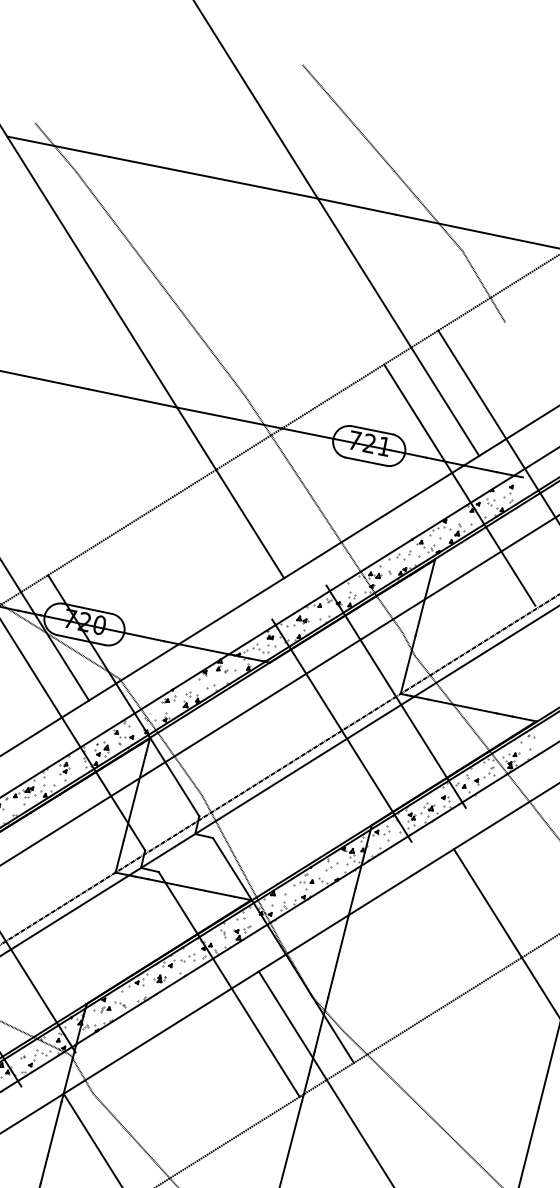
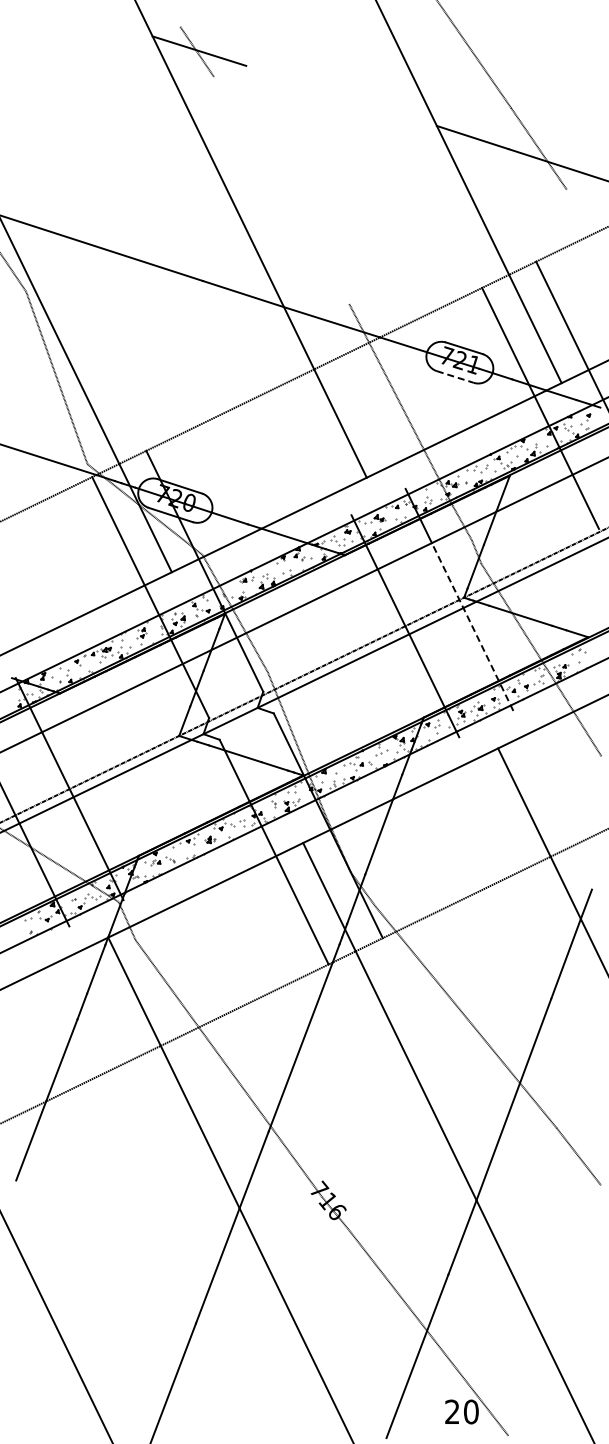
line: (213, 177) -> (341, 95), removed
line: (161, 284) -> (281, 190), removed
line: (484, 286) -> (583, 225), removed
line: (366, 462) -> (455, 377), solid -> dashed
line: (412, 723) -> (472, 626), solid -> dashed

